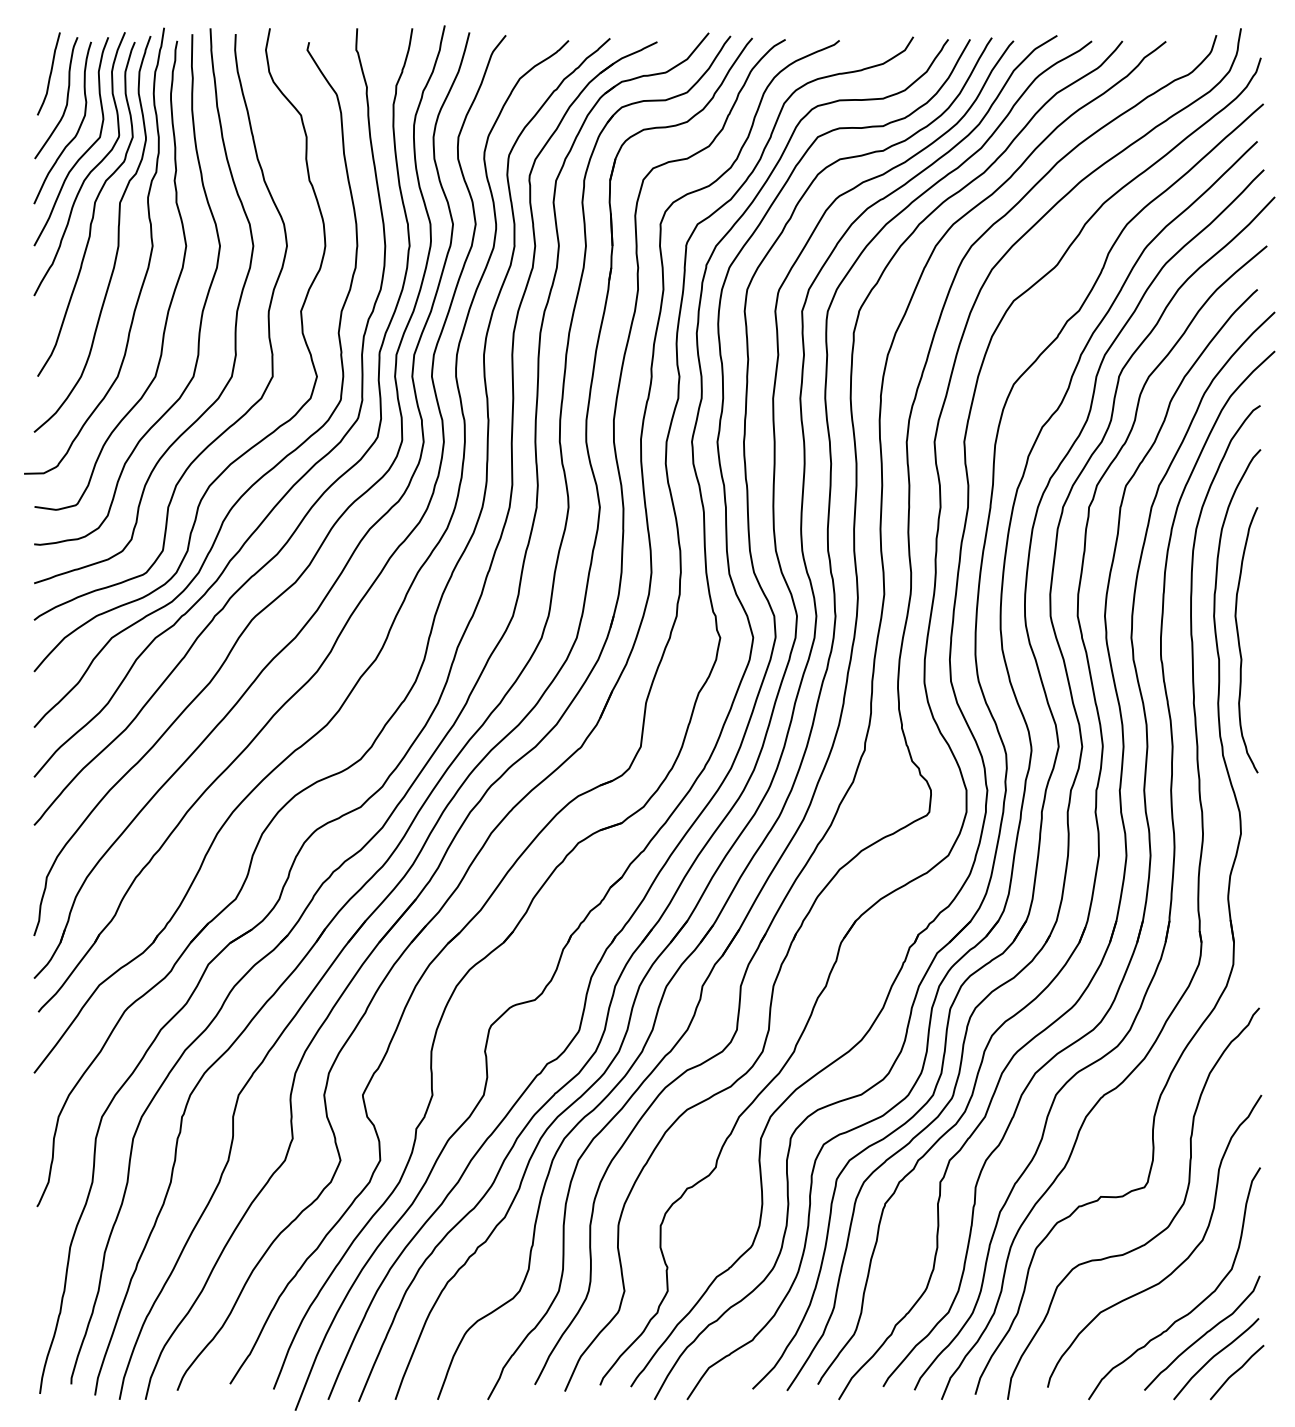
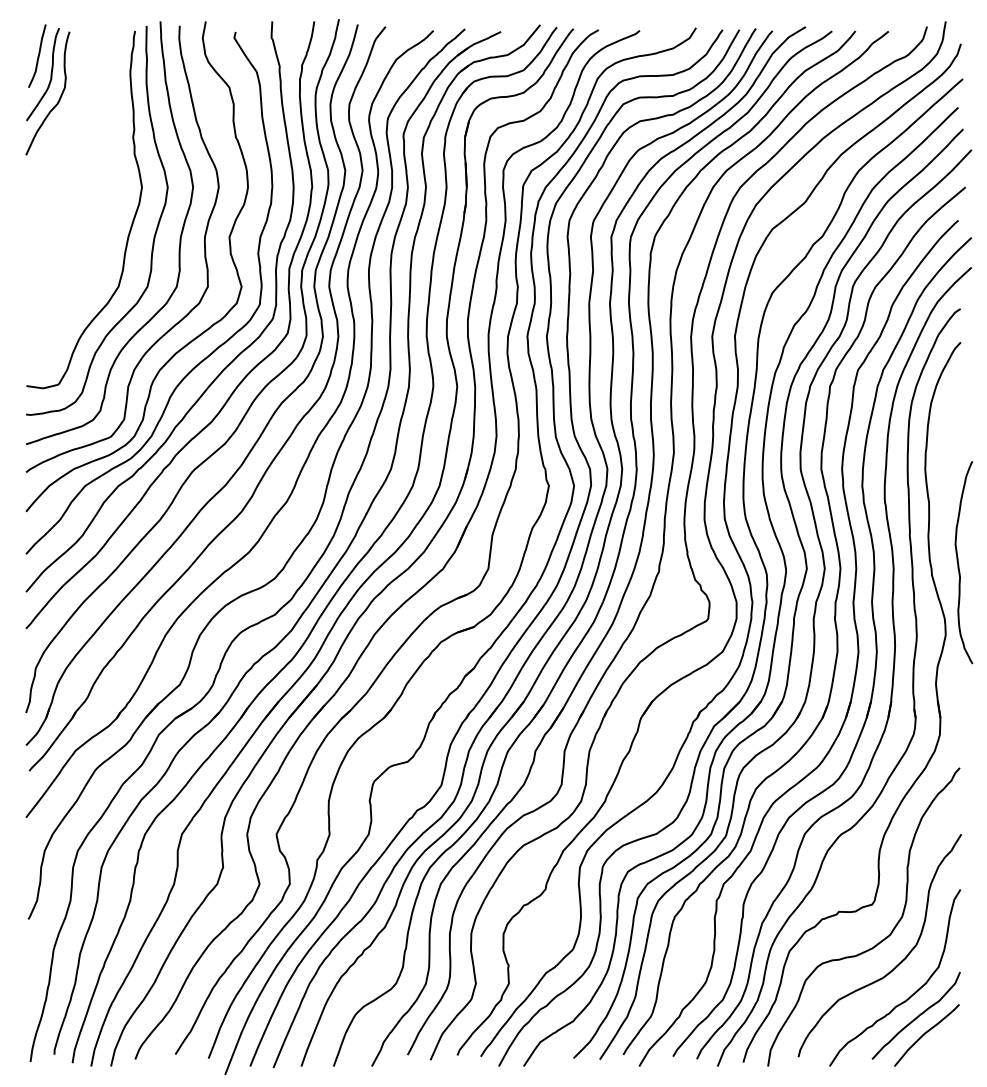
part: (93, 251) -> (71, 191), removed
curve: (1240, 642) -> (959, 564), moved
curve: (1236, 1372) -> (942, 1045), removed

